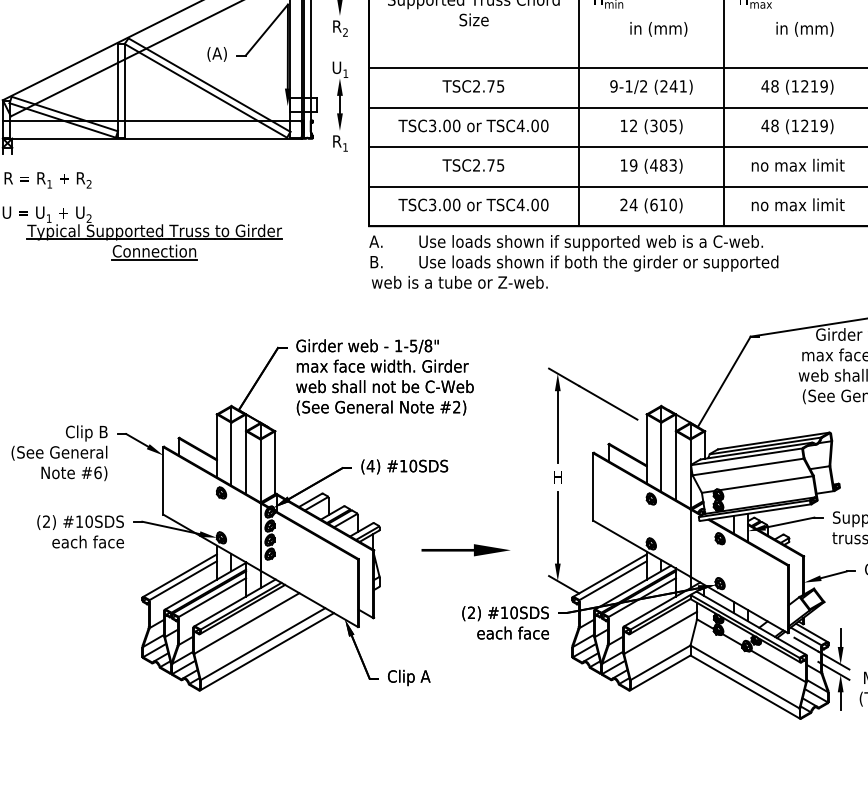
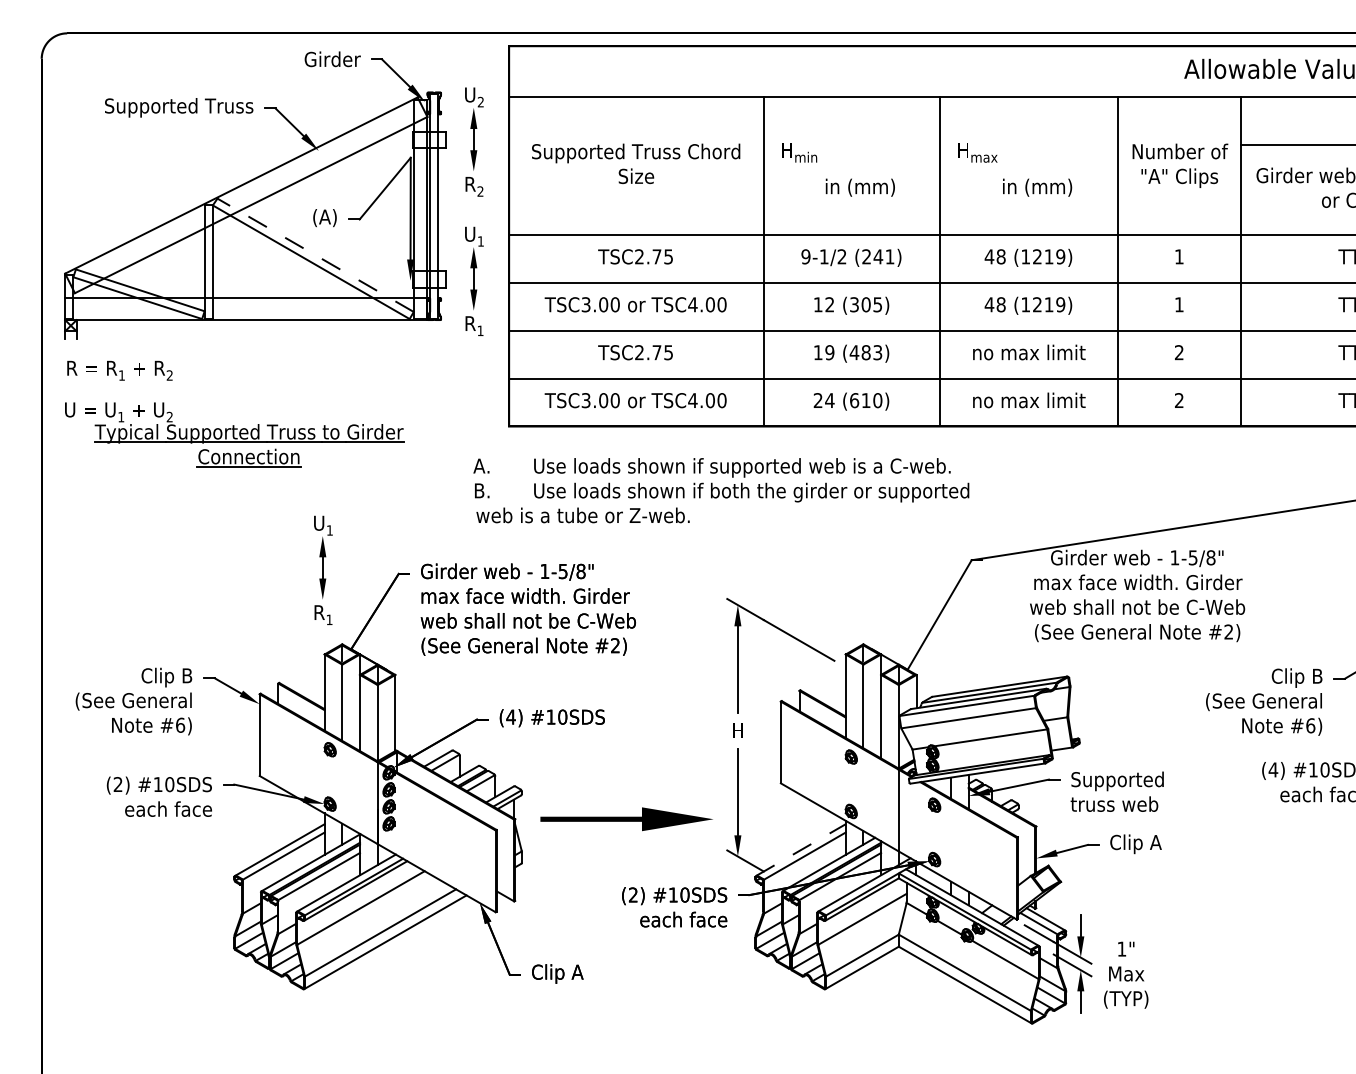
line: (209, 85) -> (315, 255), solid -> dashed
text: (573, 261) -> (721, 490), moved
part: (215, 344) -> (323, 569), added
part: (465, 549) -> (626, 818), size x1.6
line: (609, 576) -> (800, 850), solid -> dashed

